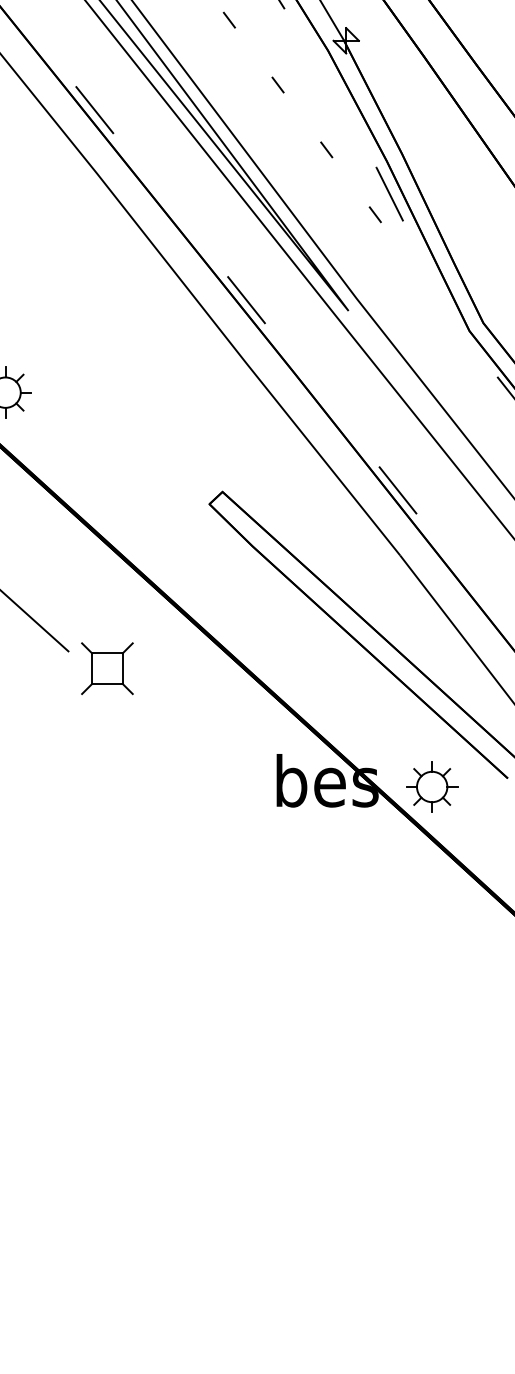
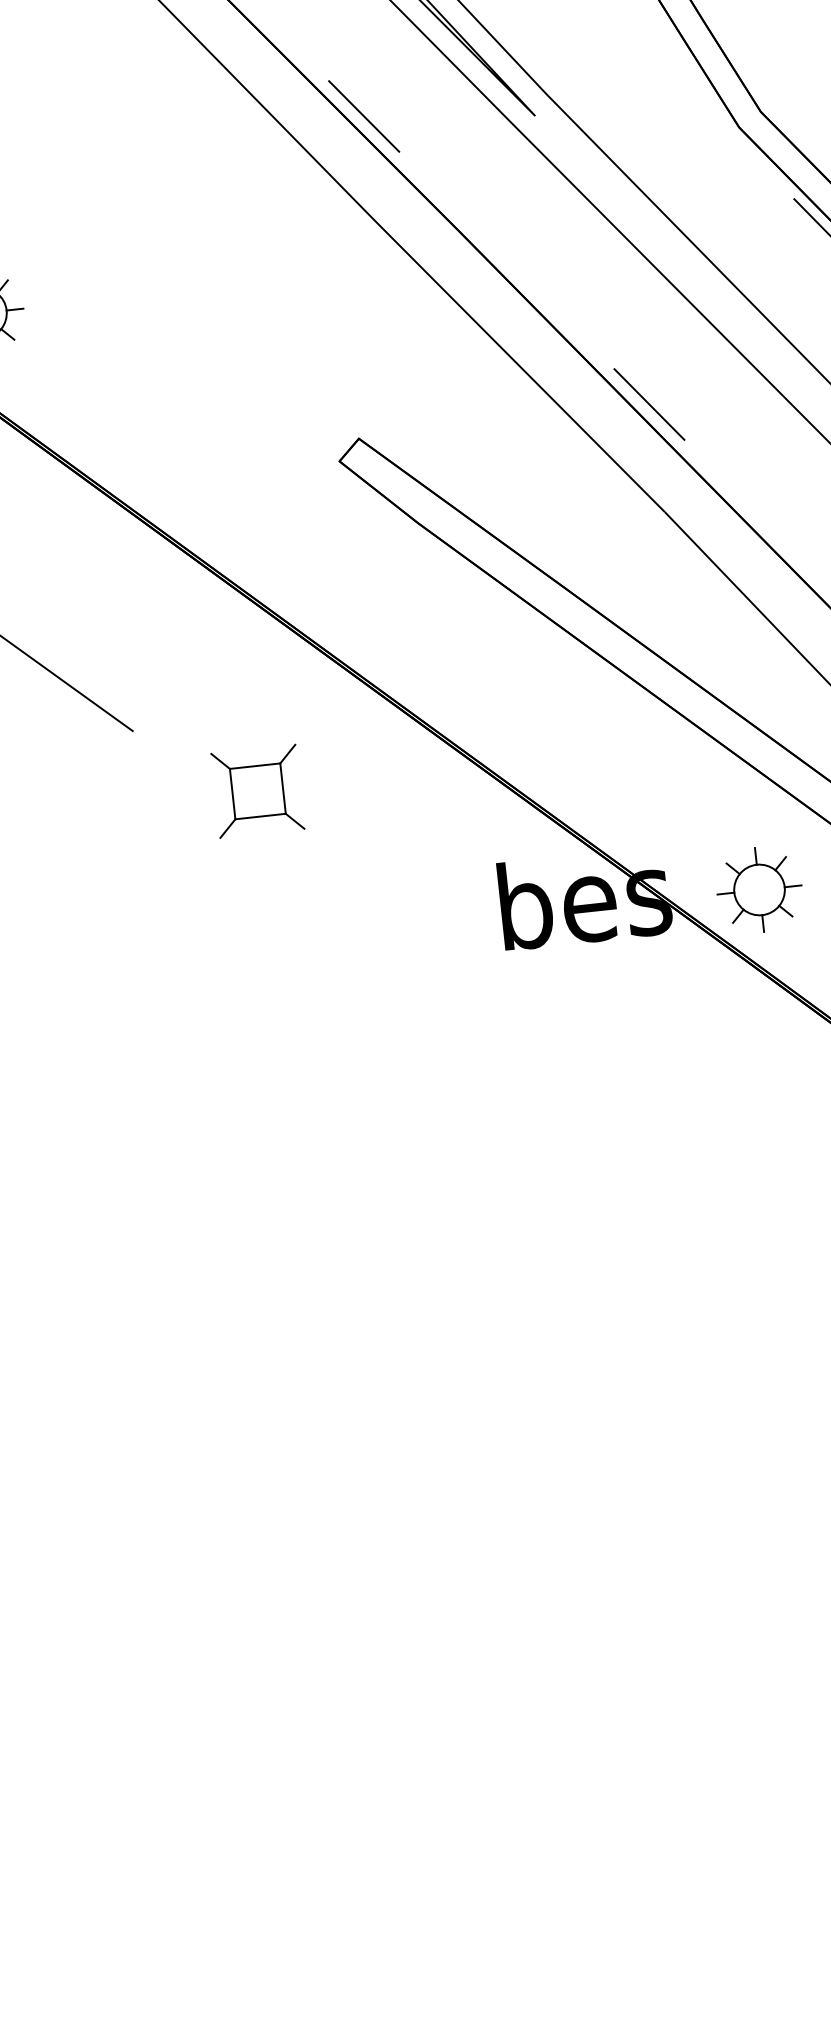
part: (107, 668) -> (257, 791), moved

